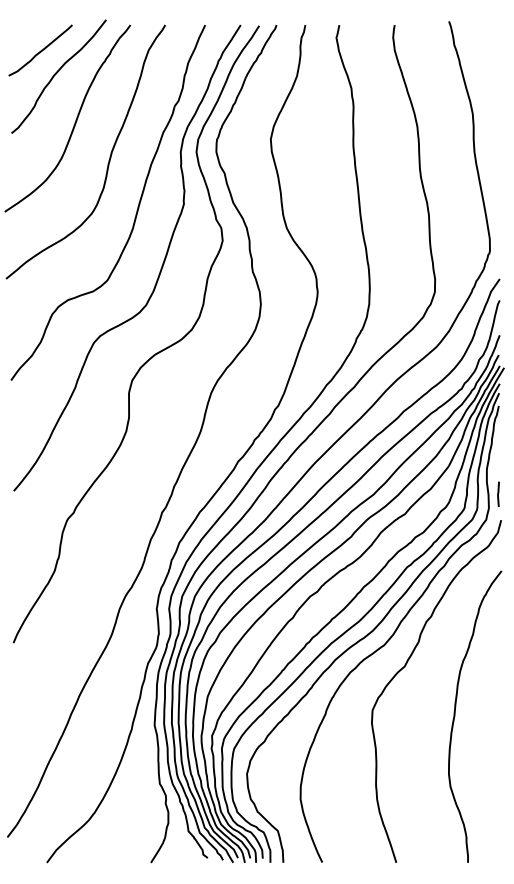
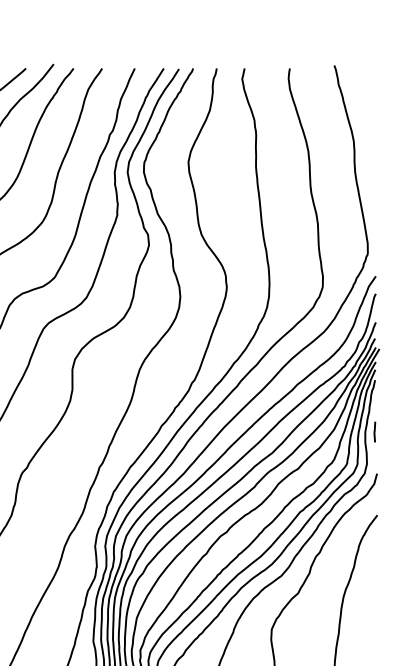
line: (498, 493) -> (374, 431), moved

